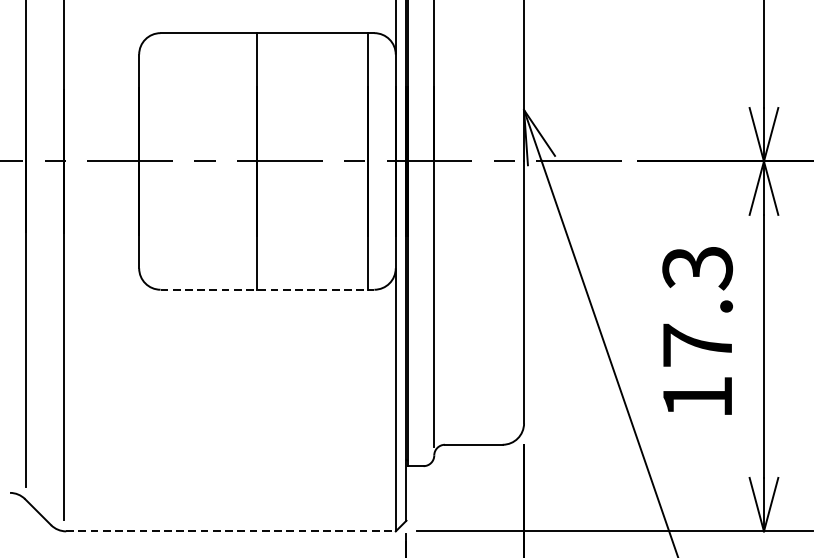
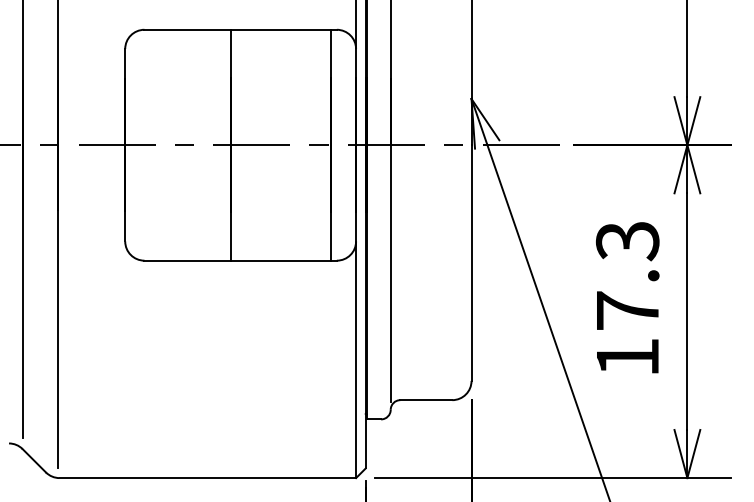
line: (268, 289) -> (241, 260), dashed -> solid
line: (231, 531) -> (208, 478), dashed -> solid

